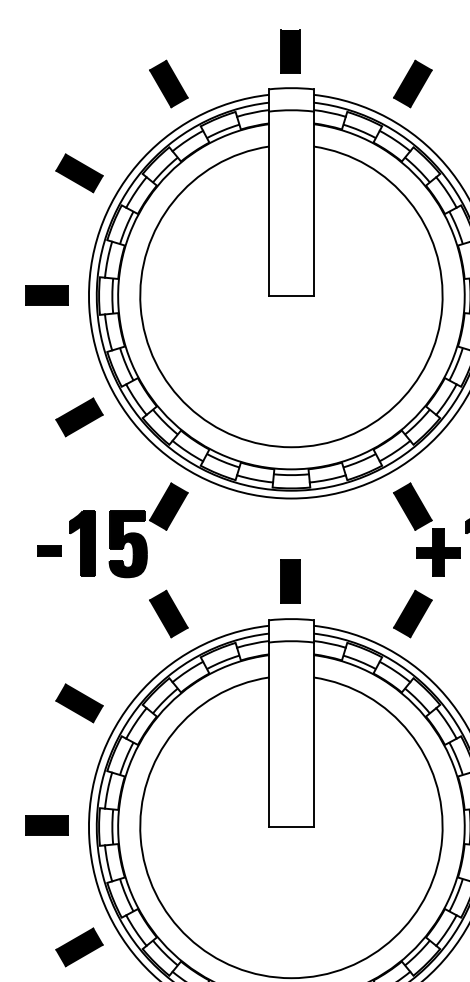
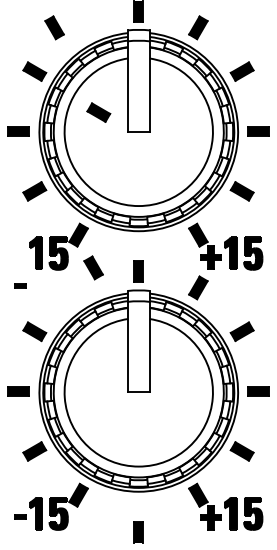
part: (168, 83) -> (54, 27), moved
part: (209, 256) -> (98, 112), added
part: (50, 550) -> (20, 285), moved
part: (168, 613) -> (93, 267), moved

